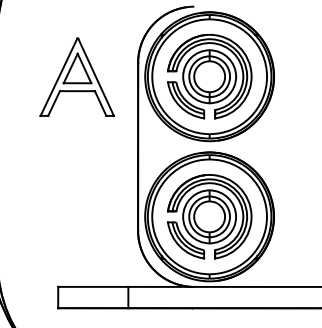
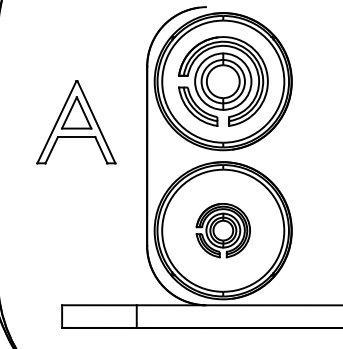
part: (77, 77) -> (76, 122), moved
part: (209, 216) -> (223, 230), size x0.6

